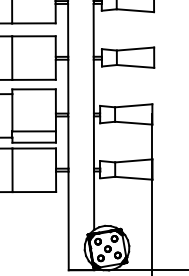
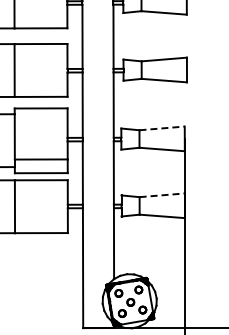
line: (134, 105) -> (162, 128), solid -> dashed
line: (134, 161) -> (162, 195), solid -> dashed

